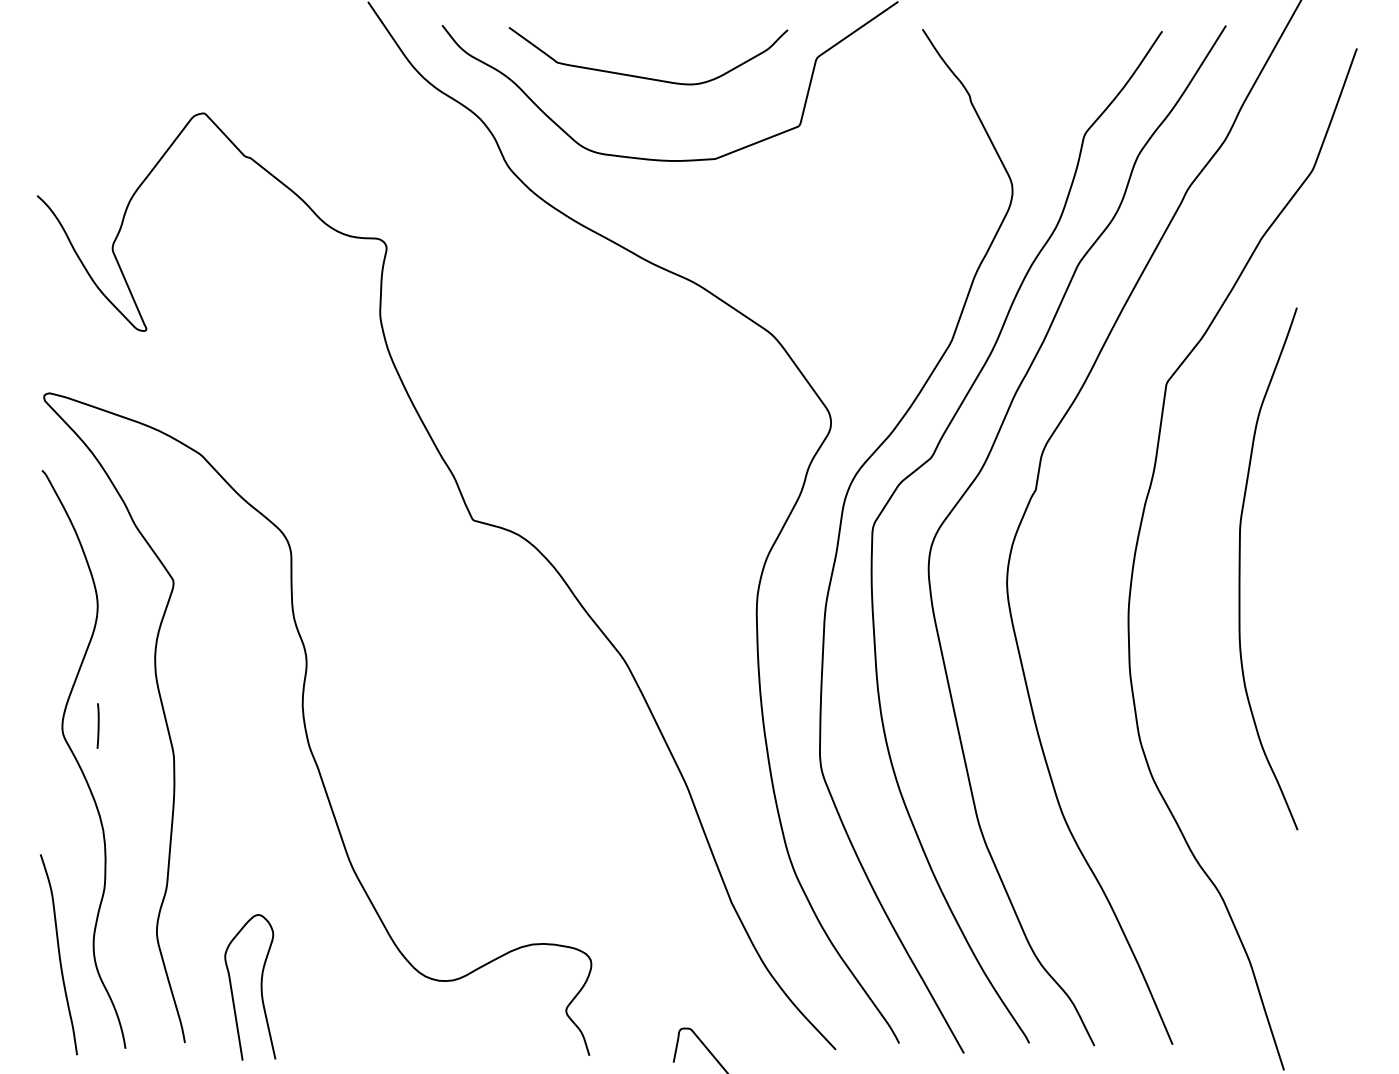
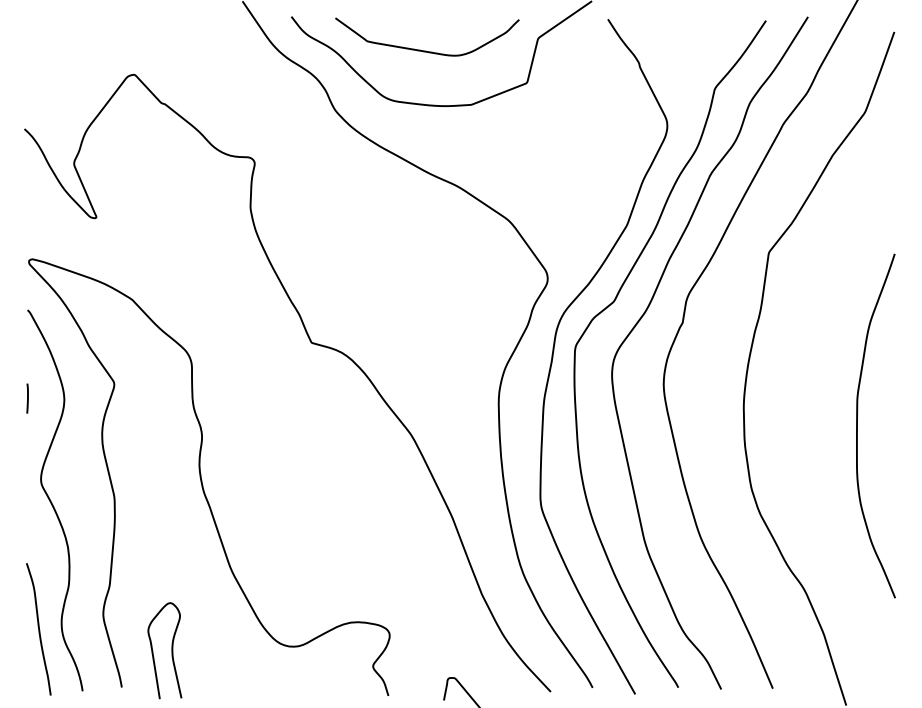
curve: (1240, 568) -> (857, 425), moved
line: (97, 725) -> (27, 398), moved

